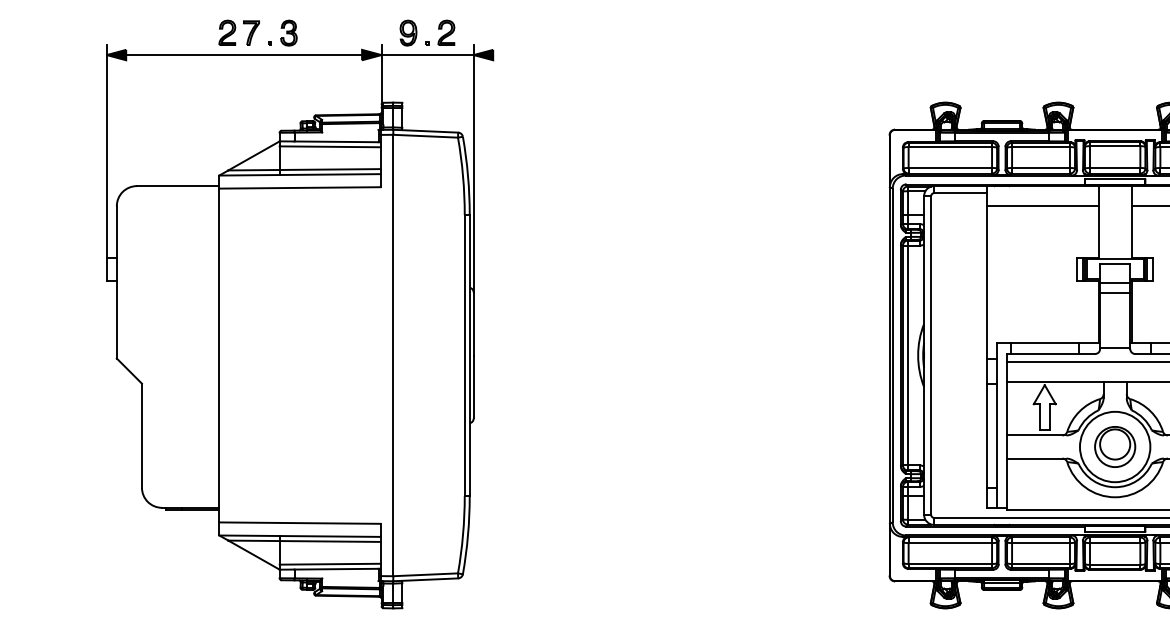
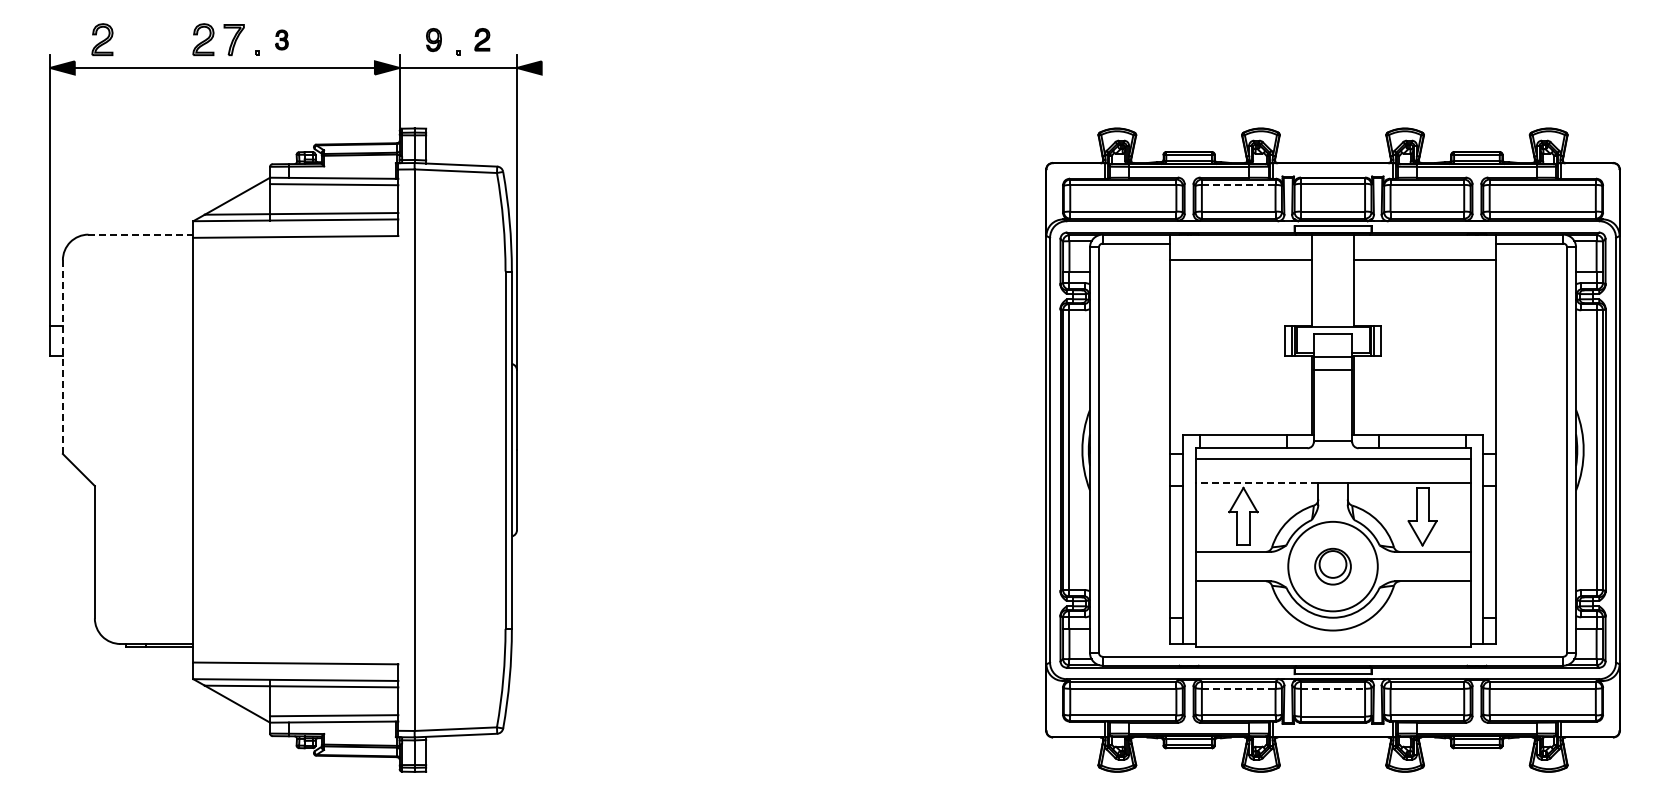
part: (147, 32) -> (102, 39), added
part: (288, 32) -> (281, 39), size x0.6
part: (408, 32) -> (433, 39), size x0.7
part: (446, 32) -> (482, 39), size x0.7
line: (1040, 146) -> (1238, 184), solid -> dashed
line: (178, 185) -> (141, 234), solid -> dashed
line: (116, 282) -> (62, 357), solid -> dashed
line: (1055, 381) -> (1256, 483), solid -> dashed
part: (1114, 446) -> (1332, 566), size x0.7
line: (1040, 542) -> (1238, 688), solid -> dashed
line: (1115, 542) -> (1333, 688), solid -> dashed

